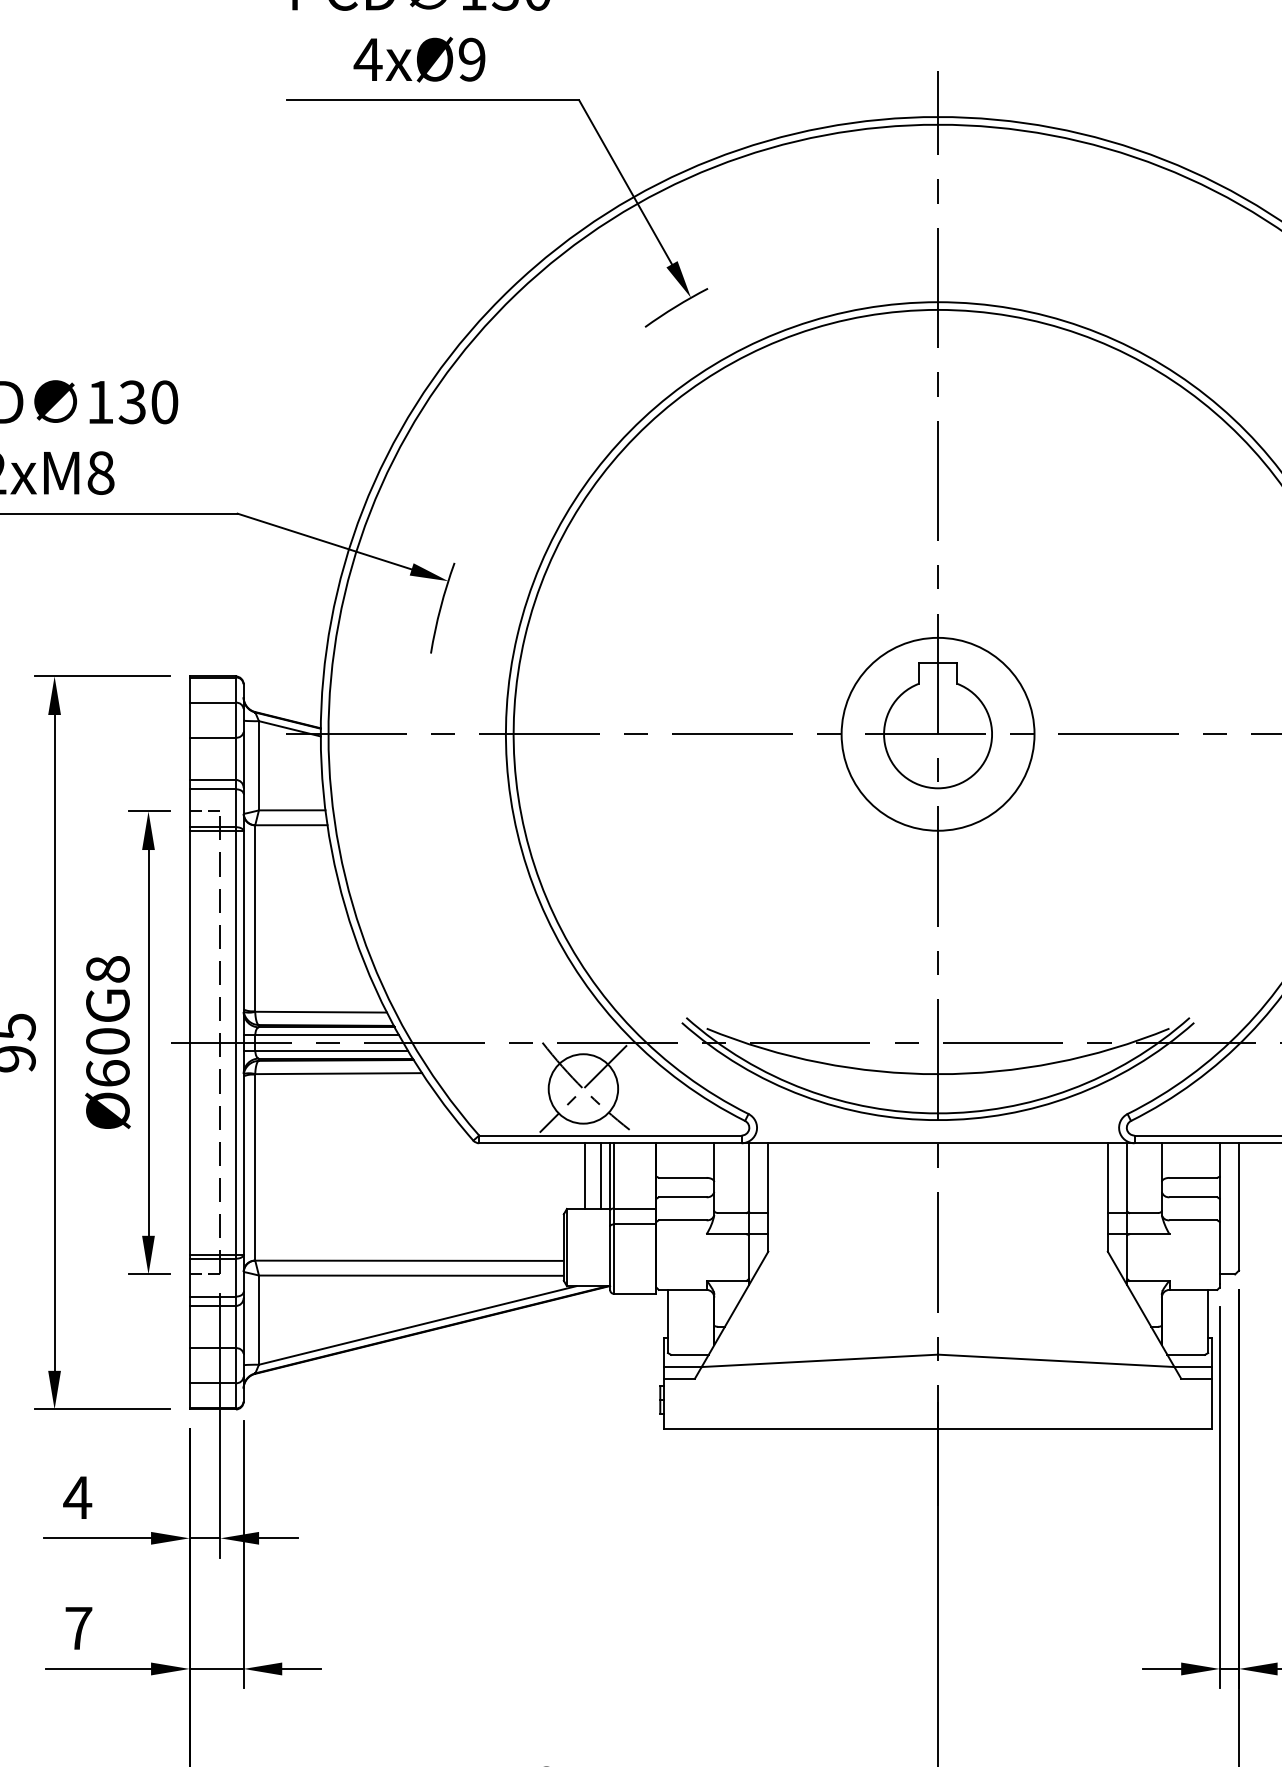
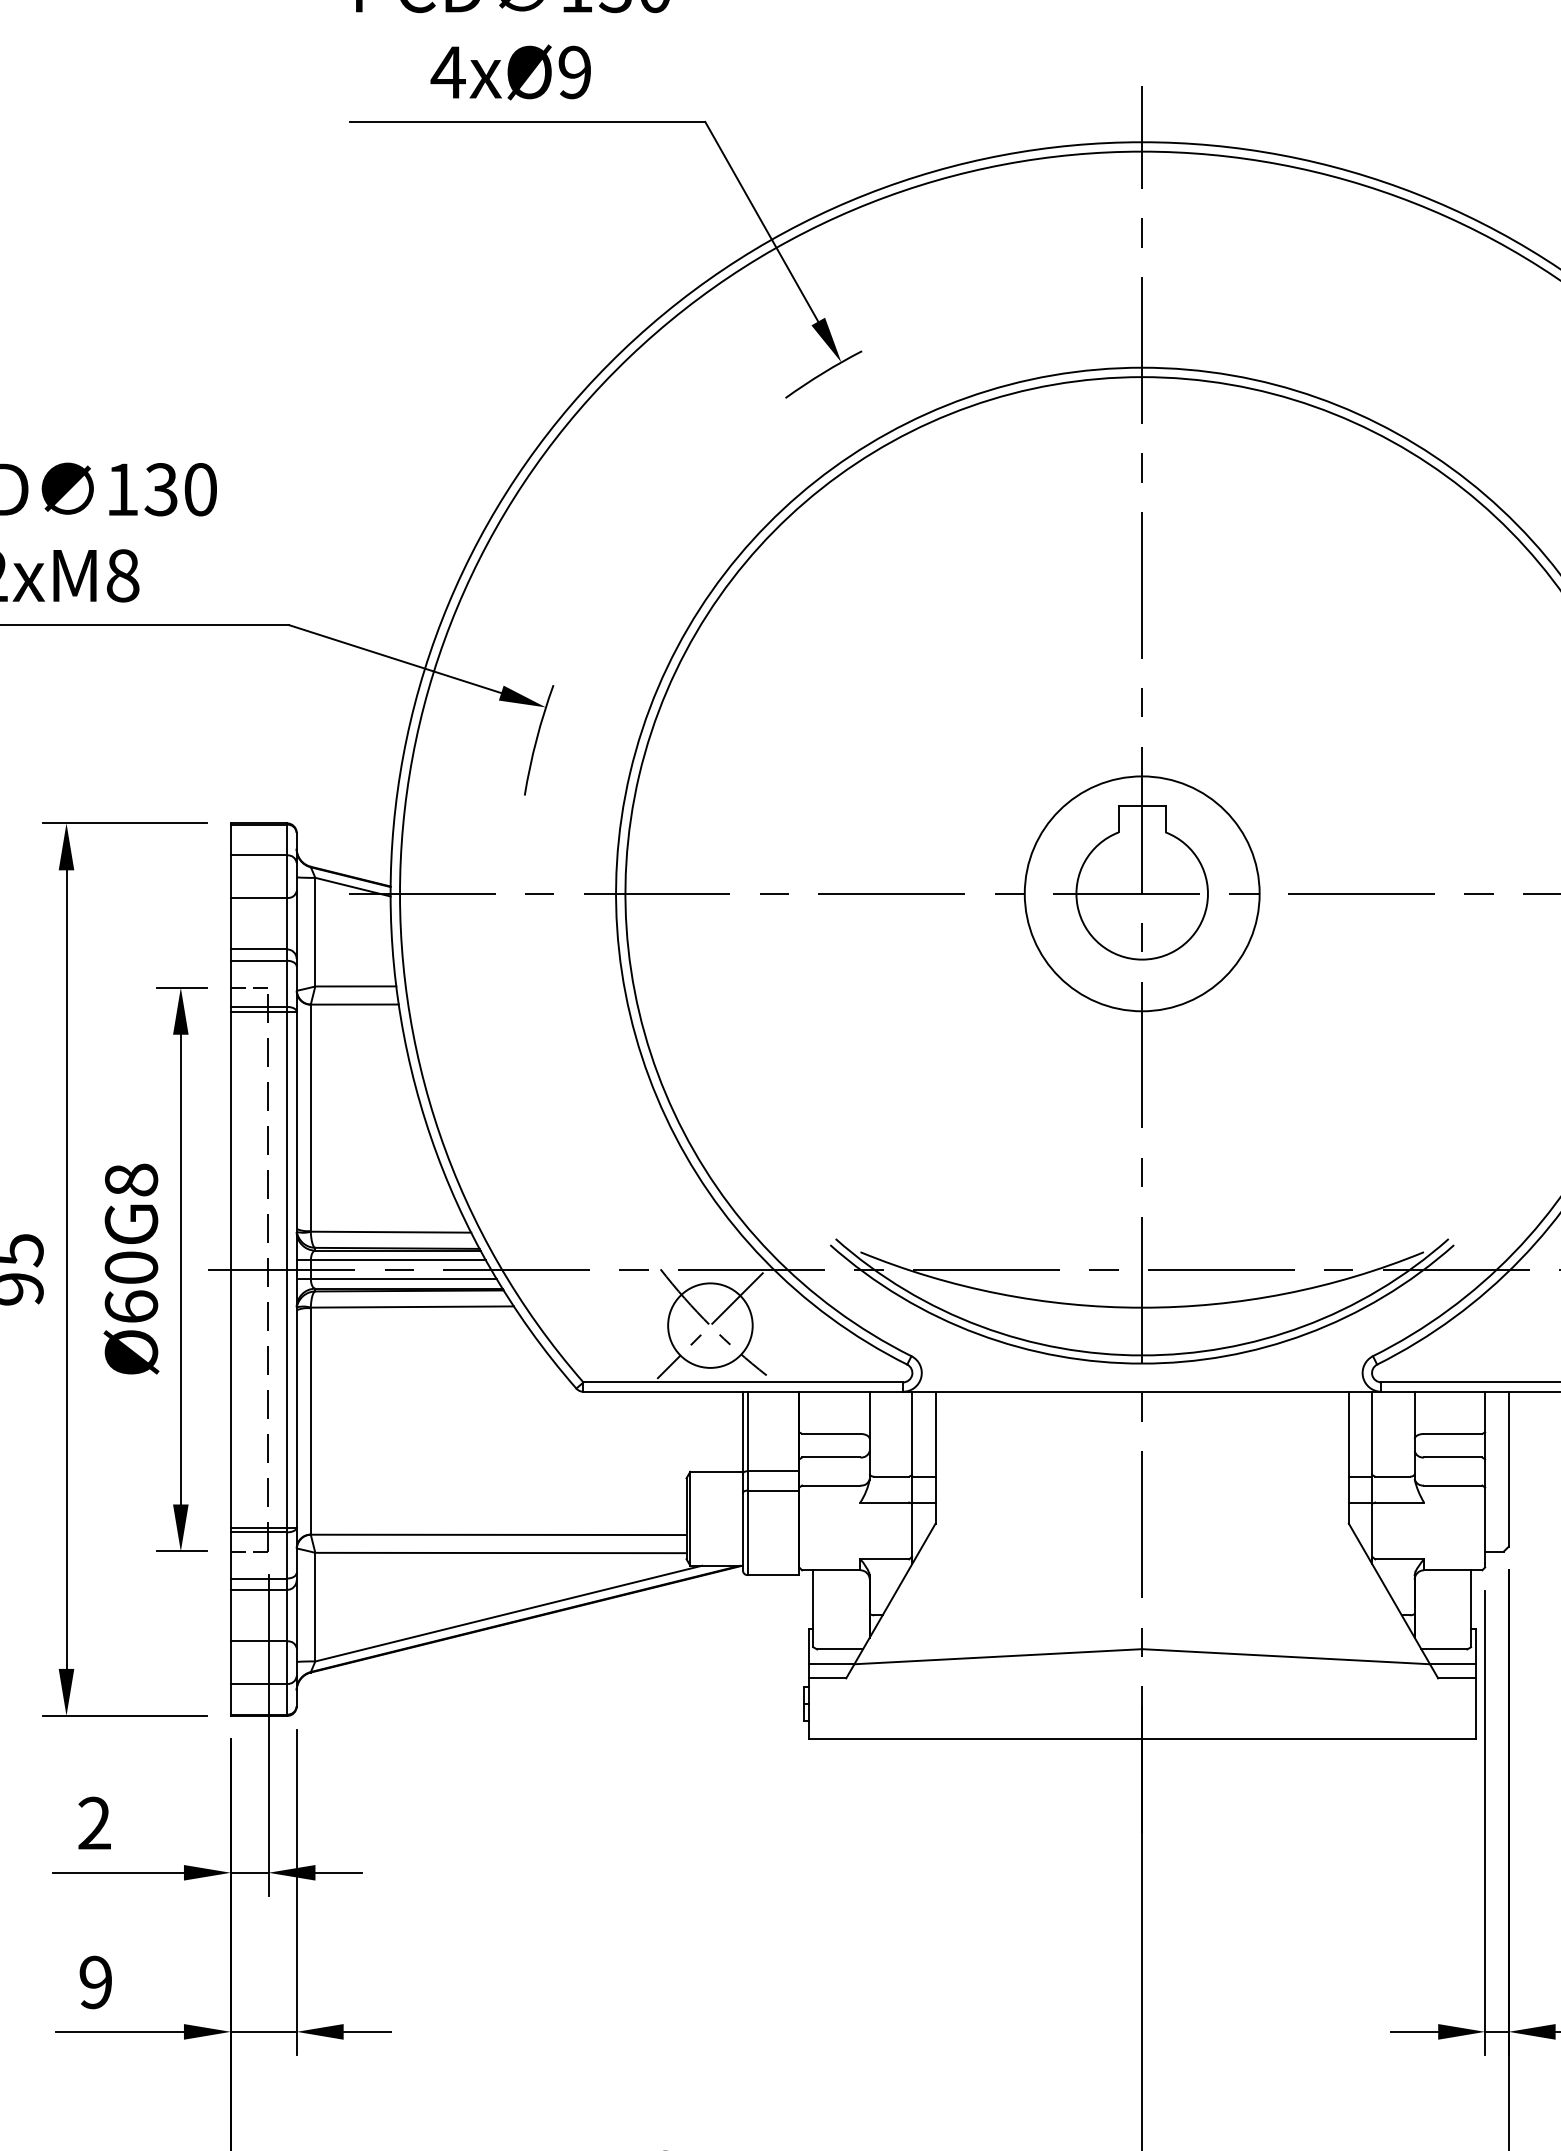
line: (585, 1175) -> (712, 1431), removed
line: (601, 1175) -> (732, 1431), removed
text: (77, 1497) -> (94, 1822), 4 -> 2
text: (78, 1628) -> (95, 1982), 7 -> 9

